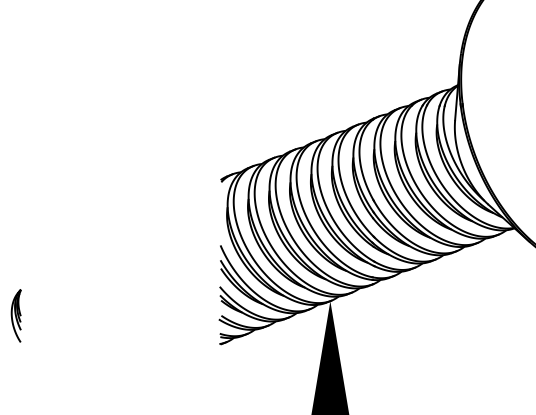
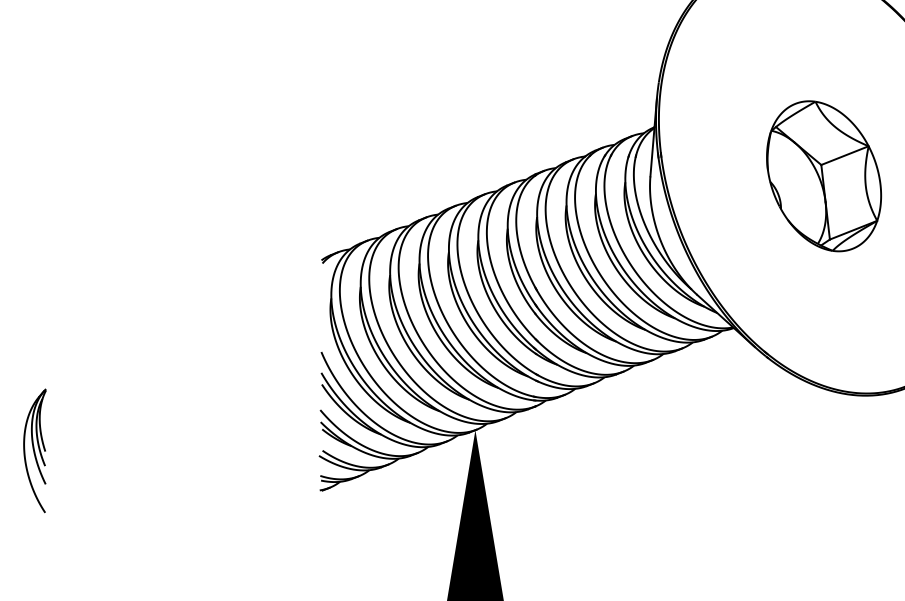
part: (16, 315) -> (34, 450), size x1.67

